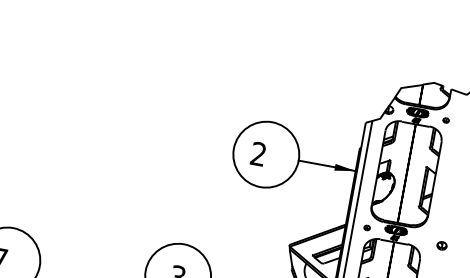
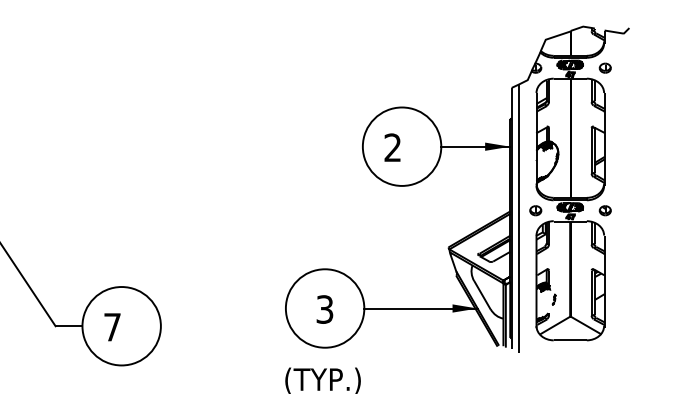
part: (445, 119) -> (604, 67), size x1.67
part: (366, 227) -> (535, 210), size x1.67
part: (441, 245) -> (604, 210), moved

